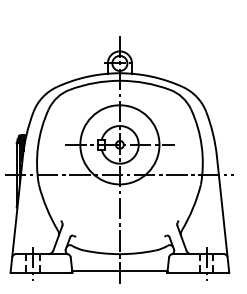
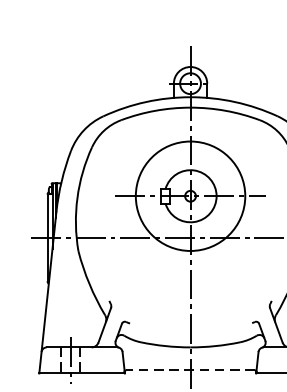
line: (119, 270) -> (189, 370), solid -> dashed

